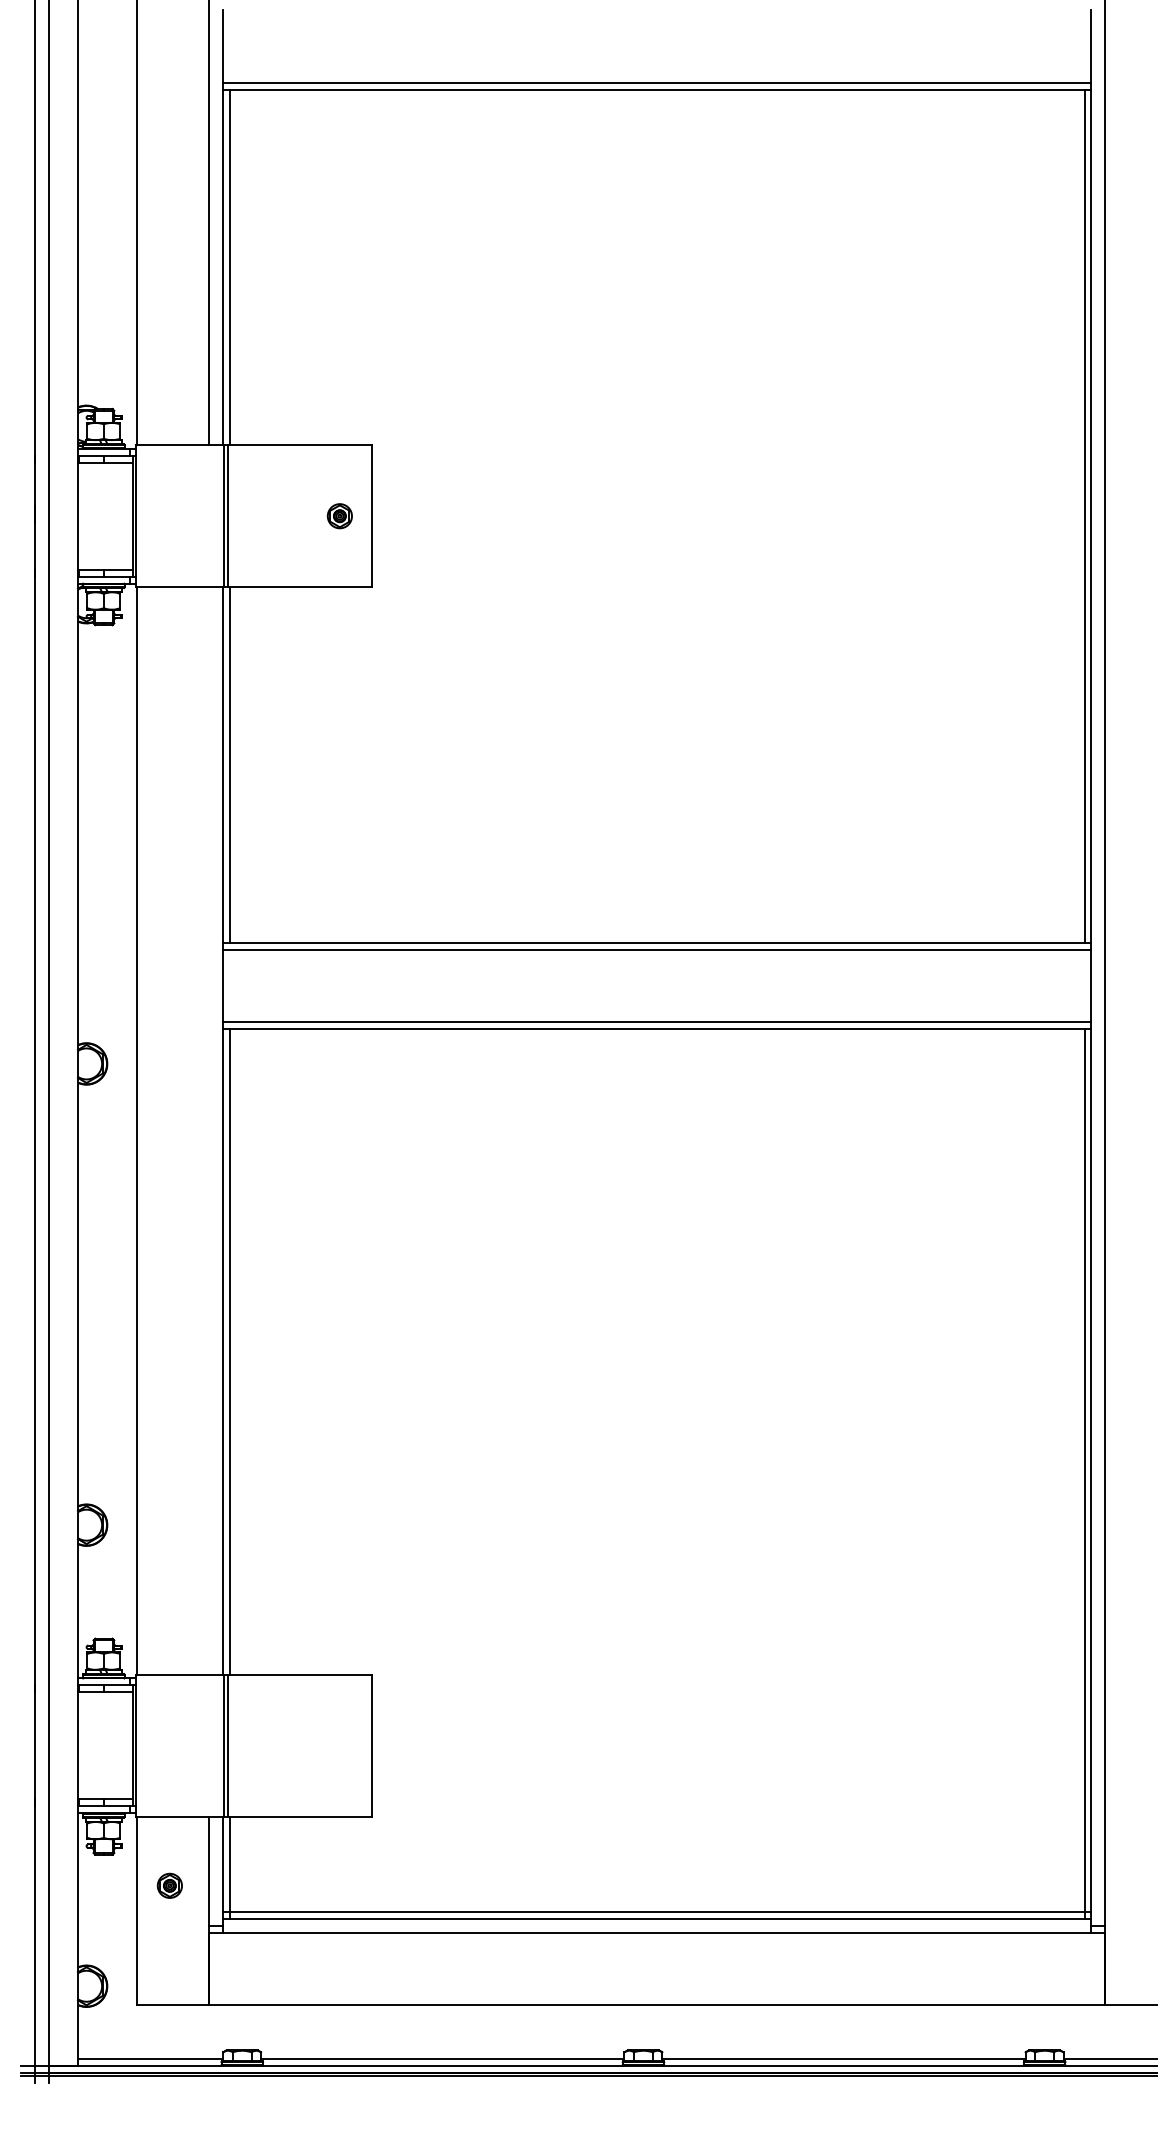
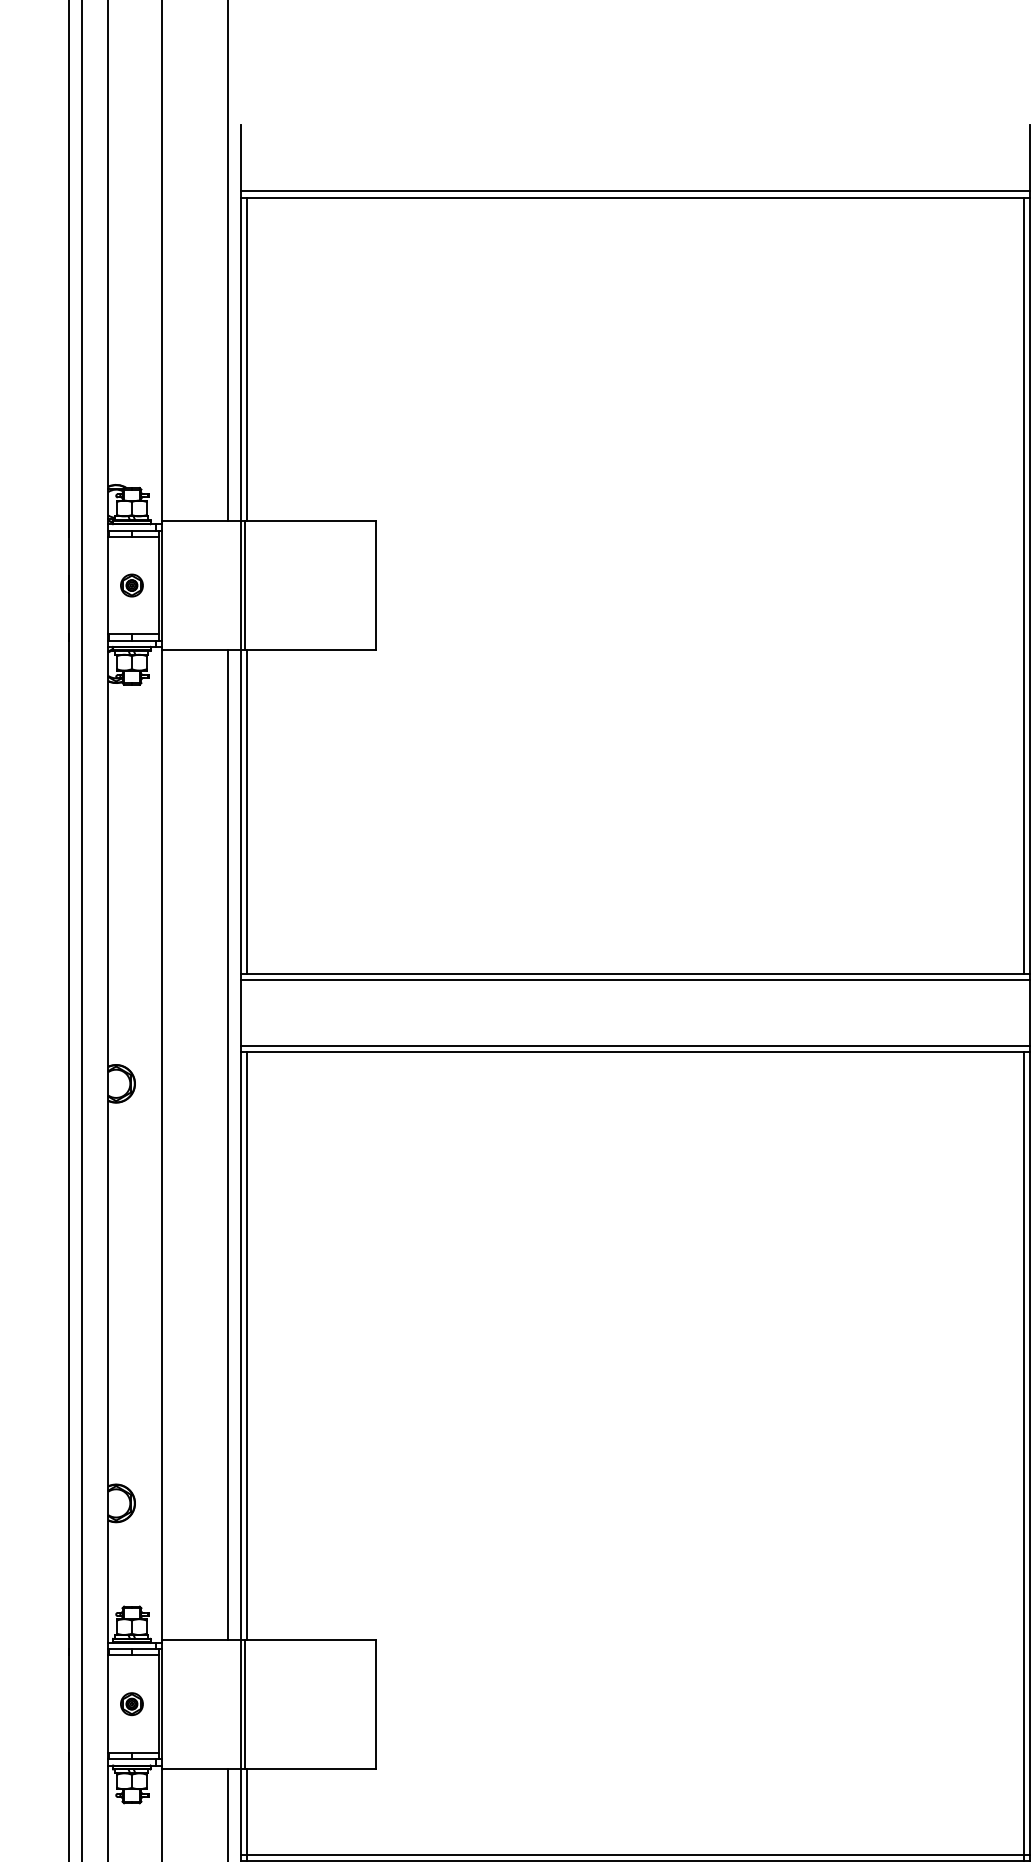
part: (339, 516) -> (131, 585), moved
line: (209, 1130) -> (228, 1144), added
part: (169, 1885) -> (131, 1703), moved

